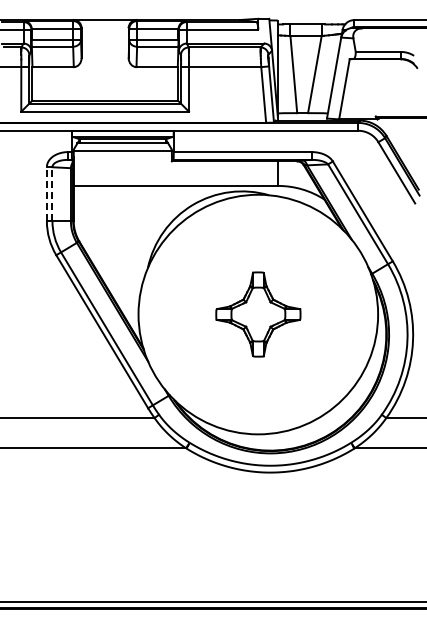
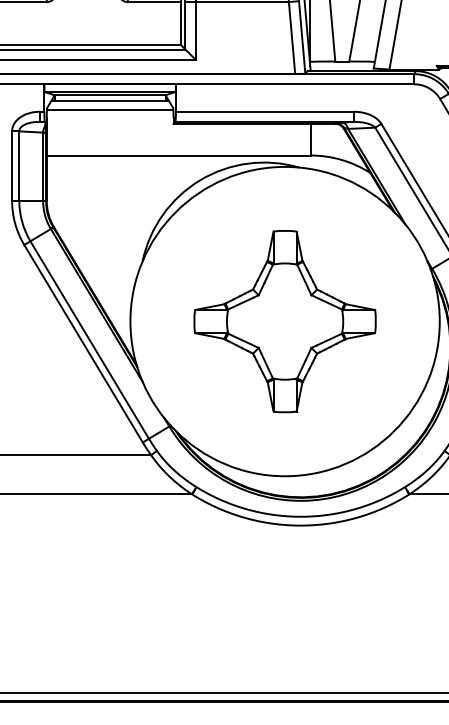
line: (46, 194) -> (11, 166), dashed -> solid
line: (52, 194) -> (19, 166), dashed -> solid
part: (258, 314) -> (285, 321), size x1.67

